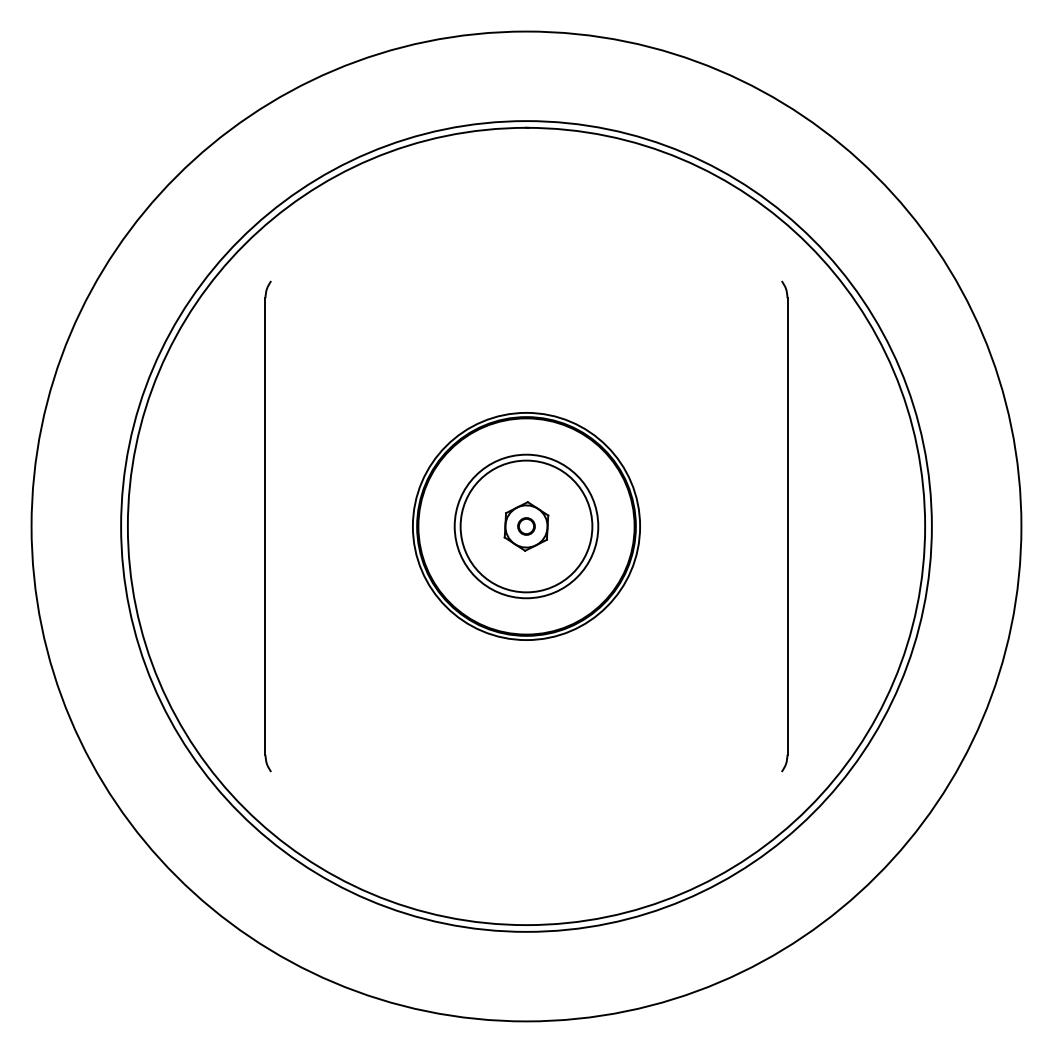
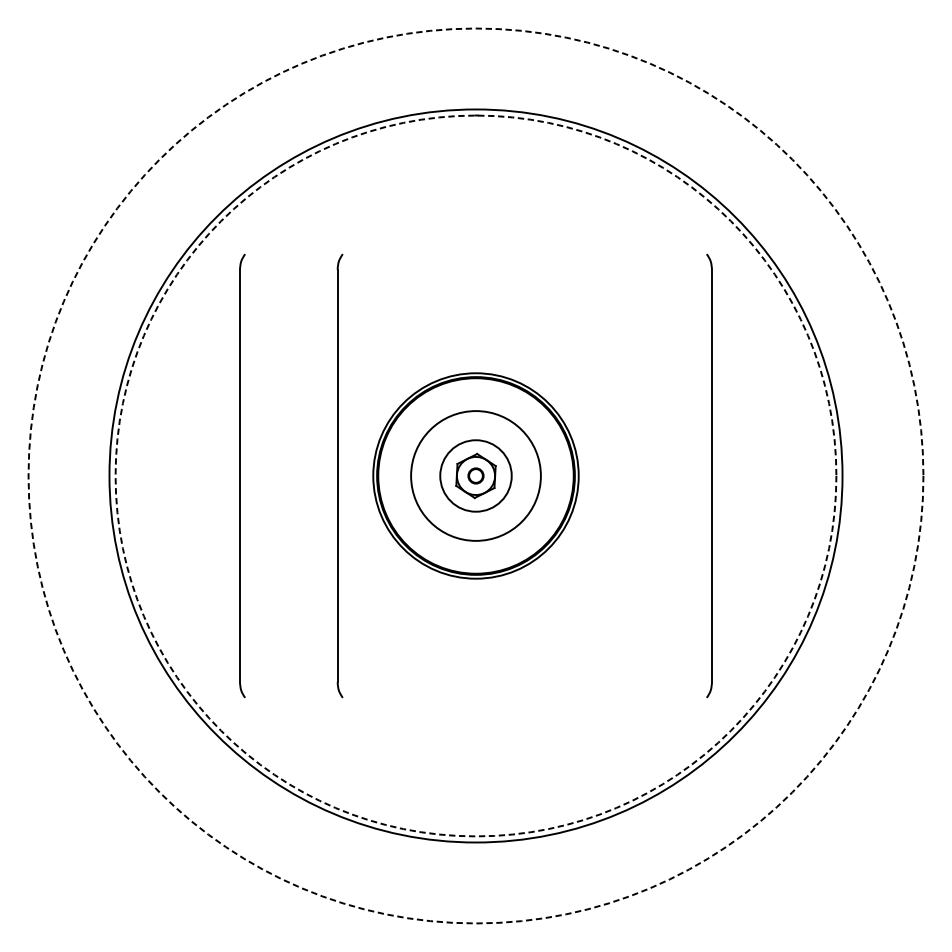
part: (375, 526) -> (339, 476), added
circle: (526, 526) -> (476, 476), size x0.6
circle: (526, 526) -> (476, 476), solid -> dashed
circle: (526, 526) -> (476, 476), solid -> dashed

